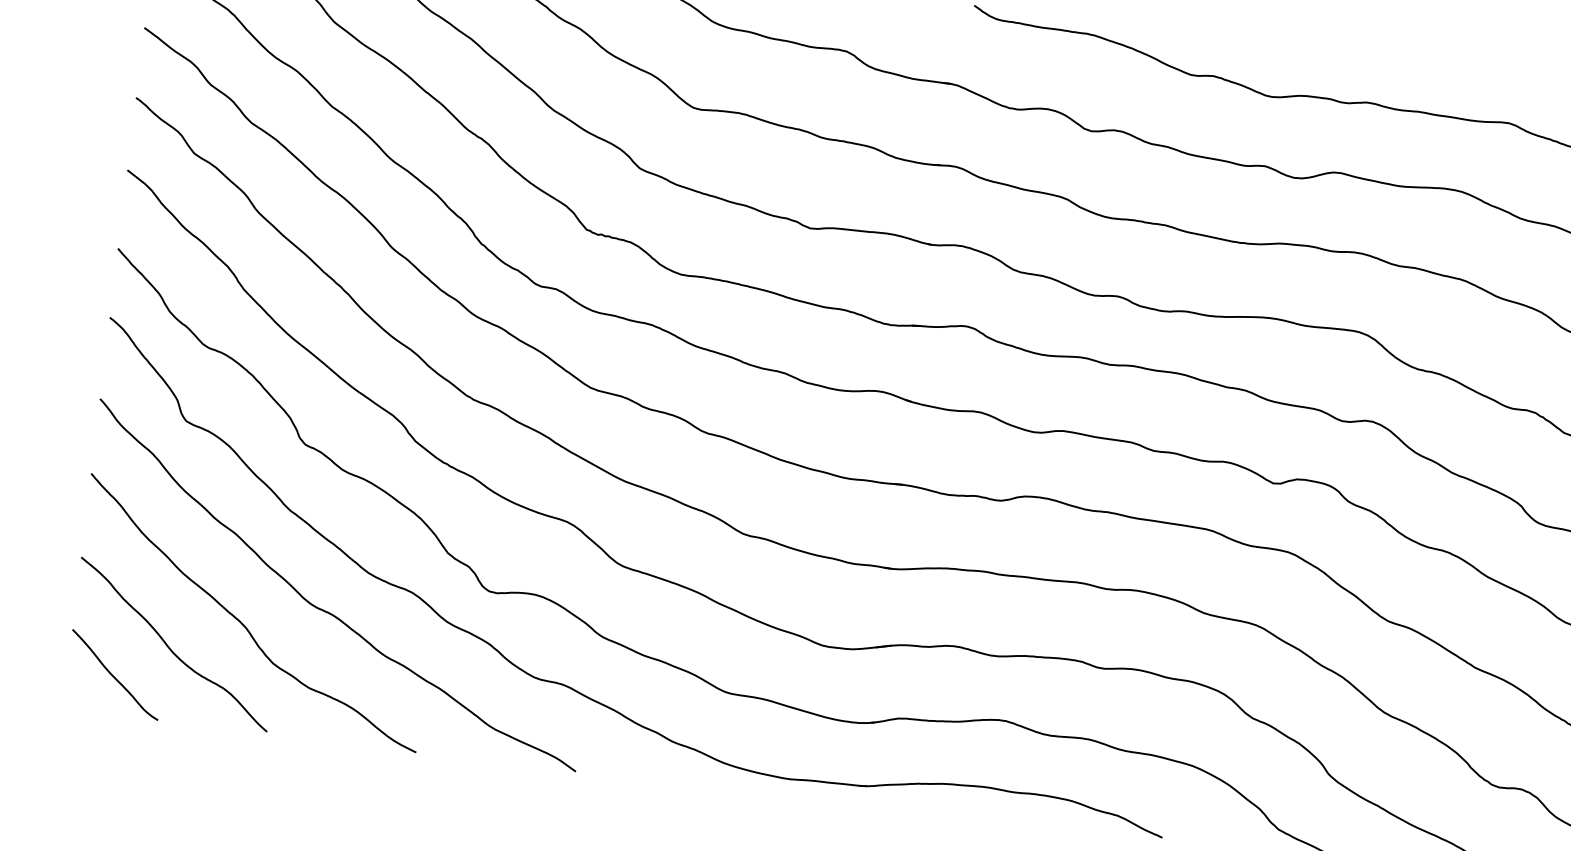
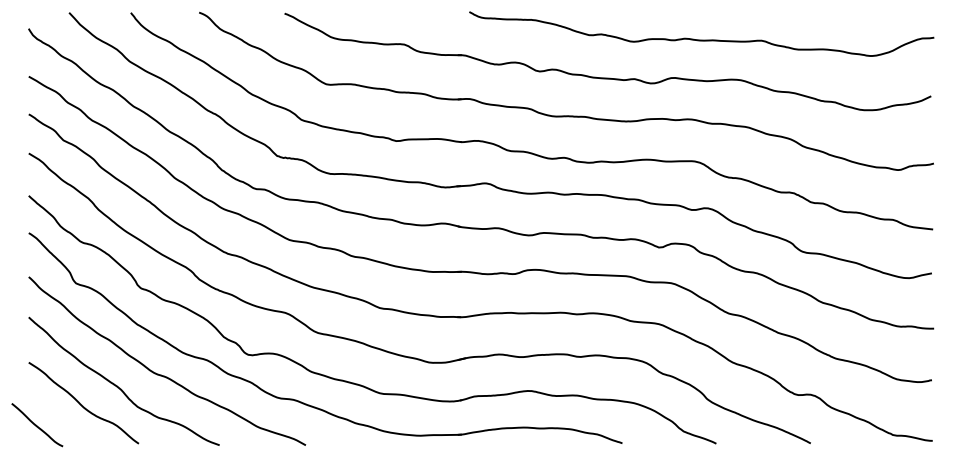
curve: (115, 675) -> (37, 425), moved

